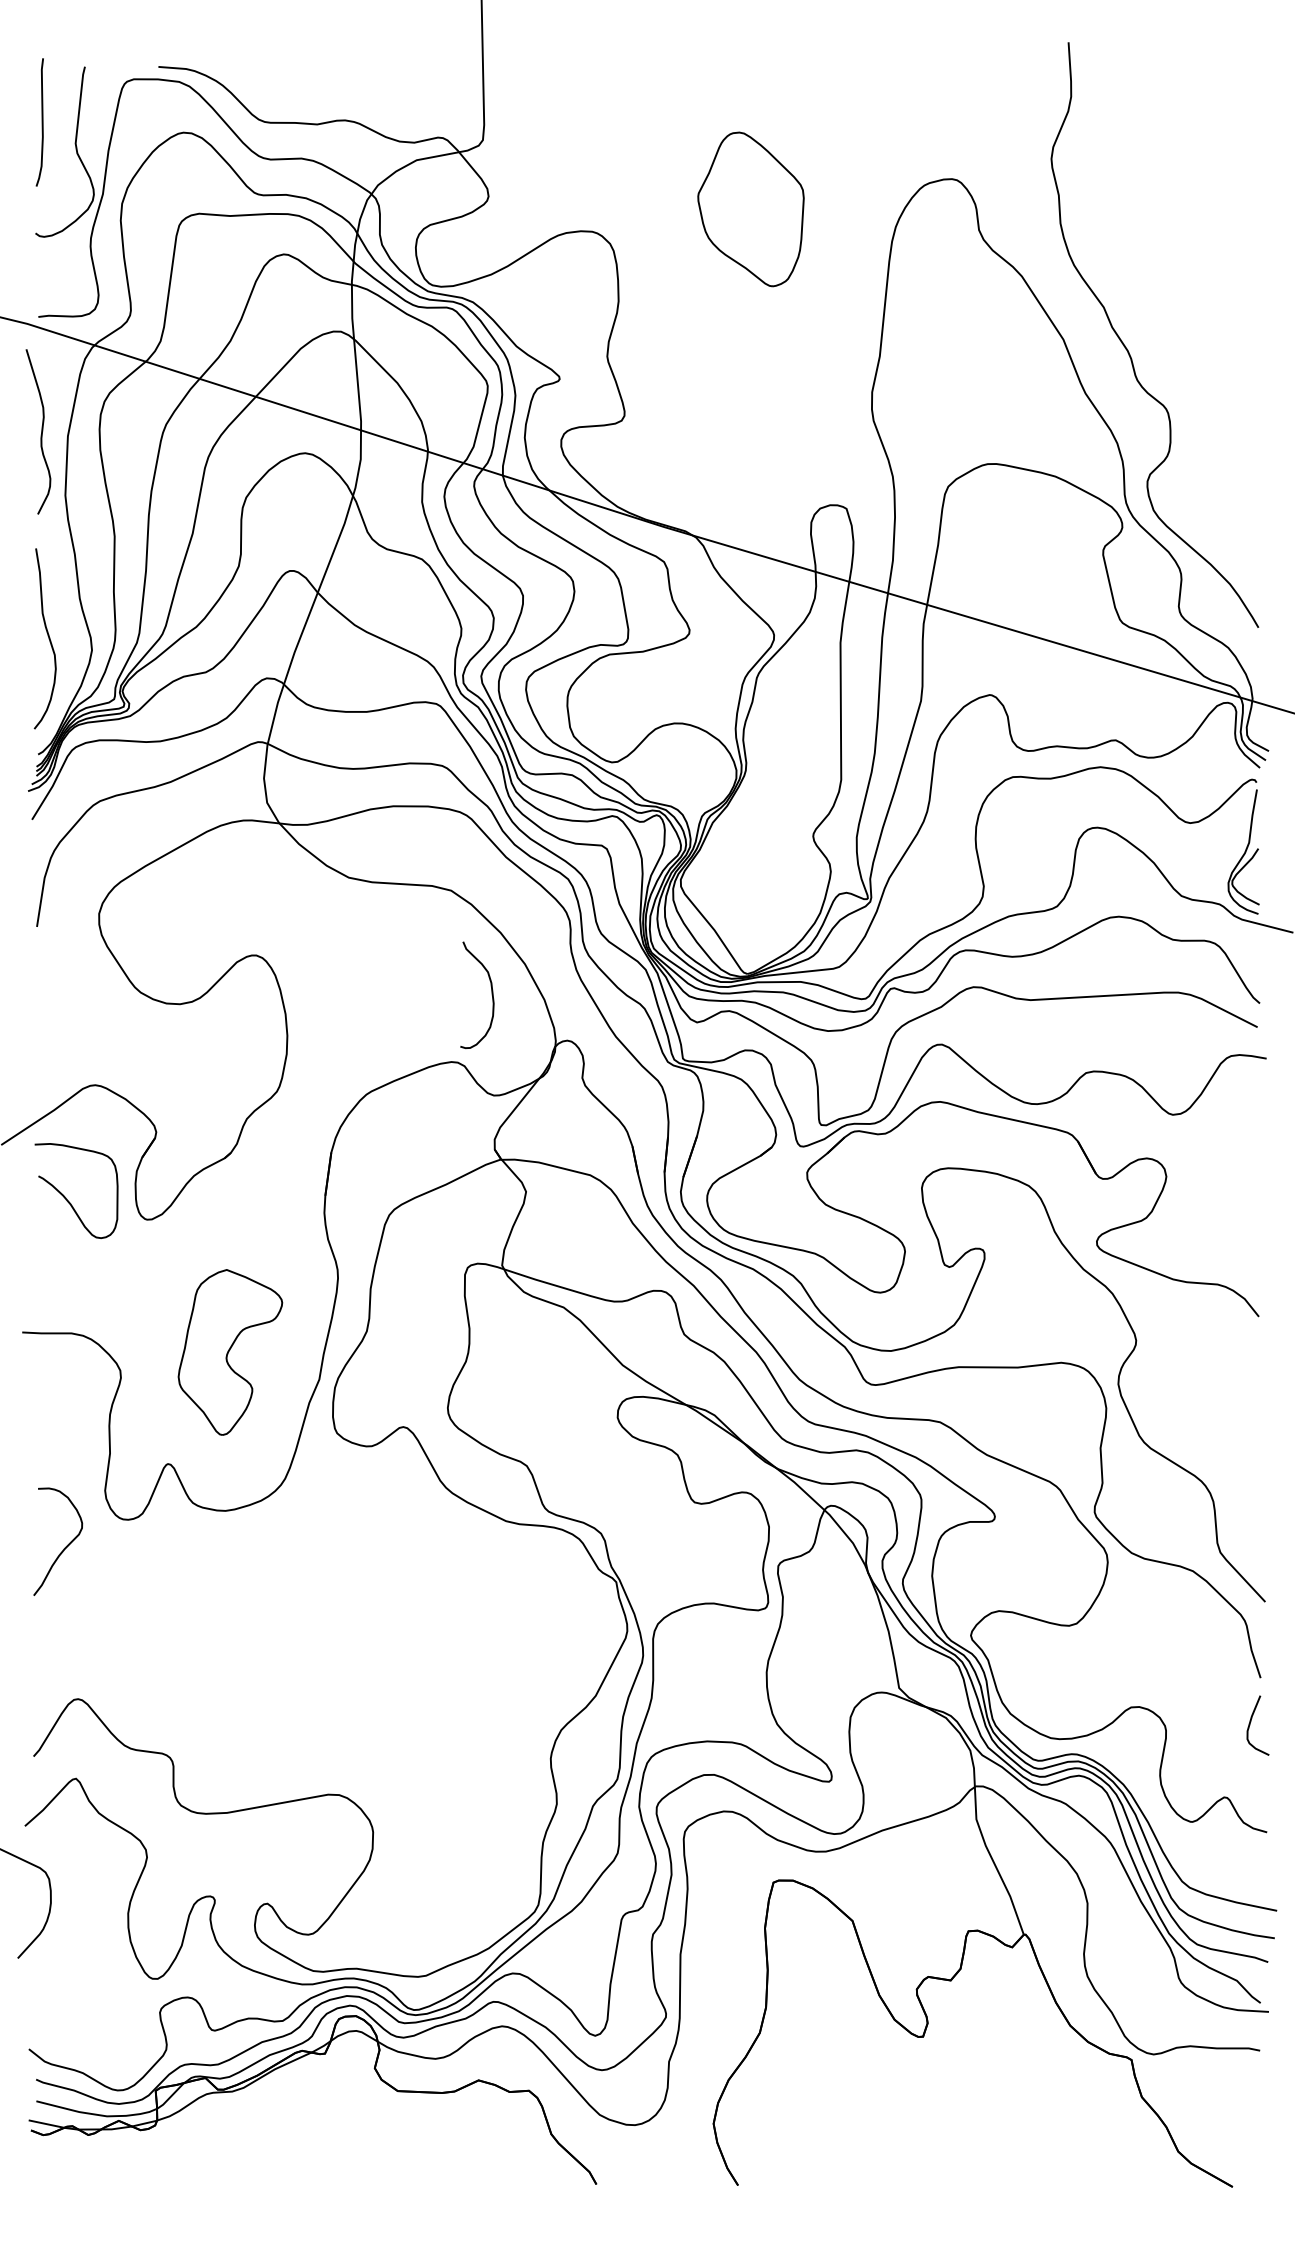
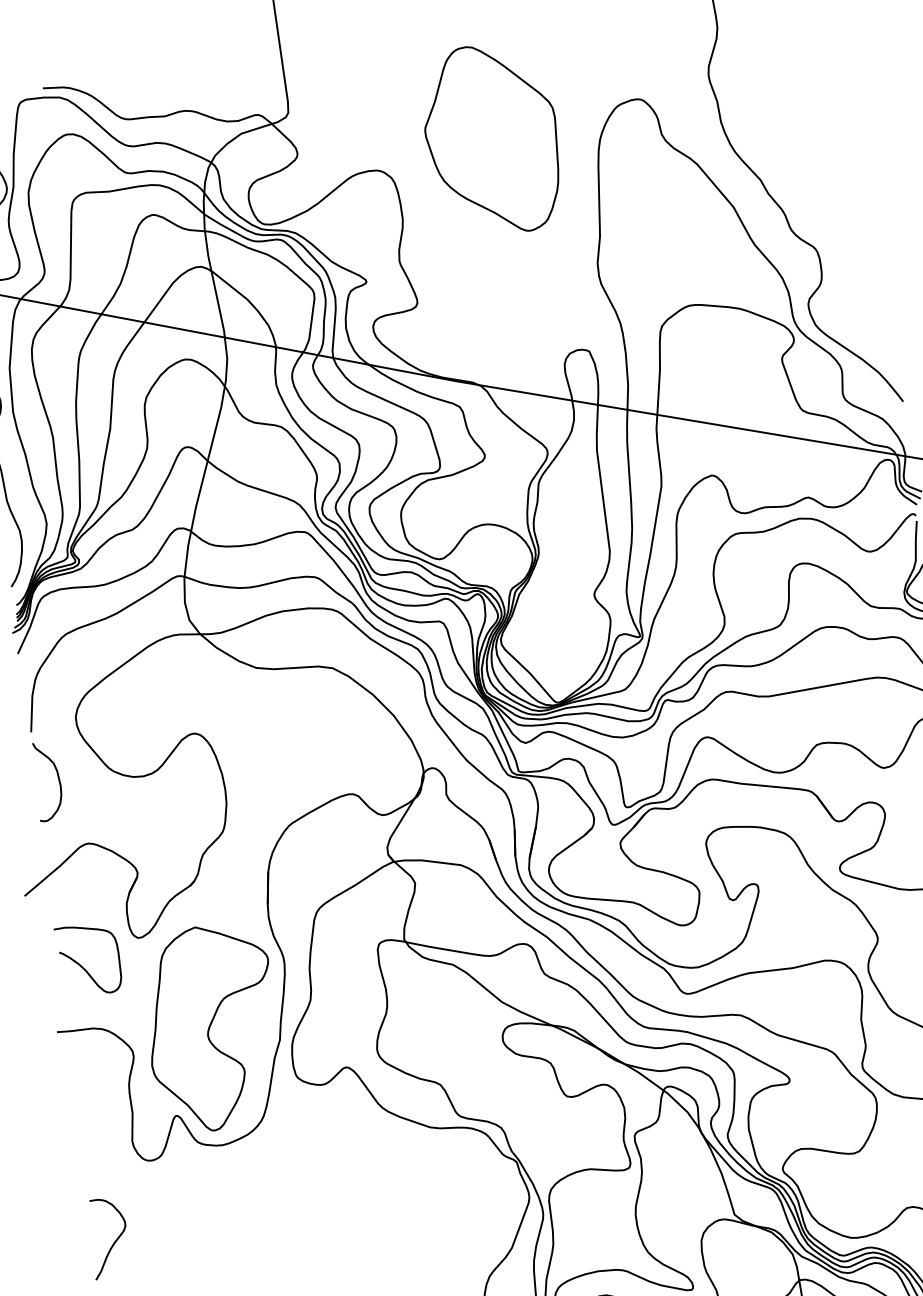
part: (750, 209) -> (491, 139), size x1.67
curve: (491, 994) -> (58, 779), moved
curve: (66, 1197) -> (81, 965), moved
part: (230, 1352) -> (212, 1028), size x1.67
curve: (64, 1547) -> (114, 1241), moved

